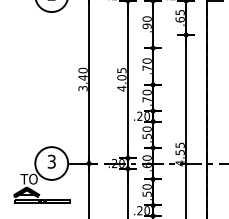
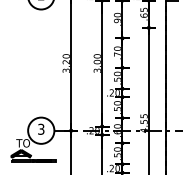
text: (82, 77) -> (65, 61), 3.40 -> 3.20
text: (121, 79) -> (97, 63), 4.05 -> 3.00
text: (146, 99) -> (117, 79), .70 -> .50

